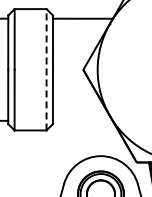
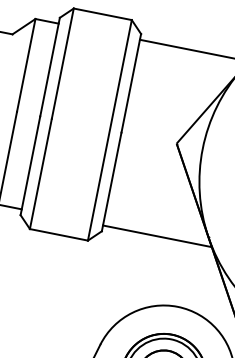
line: (46, 69) -> (109, 129), dashed -> solid
line: (82, 120) -> (156, 235), added

